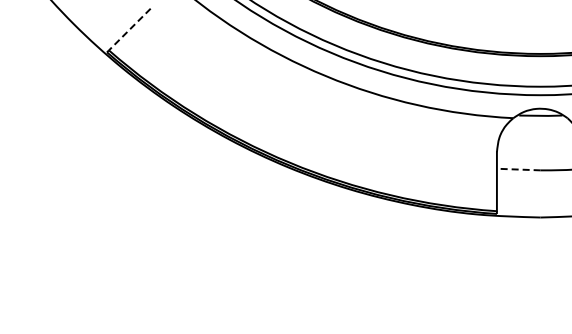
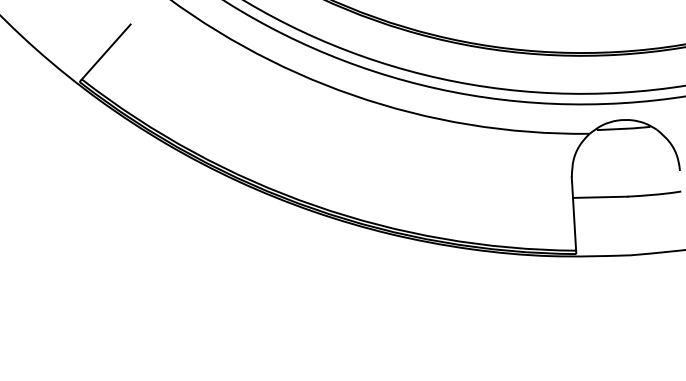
line: (129, 29) -> (105, 51), dashed -> solid
line: (518, 169) -> (599, 197), dashed -> solid

